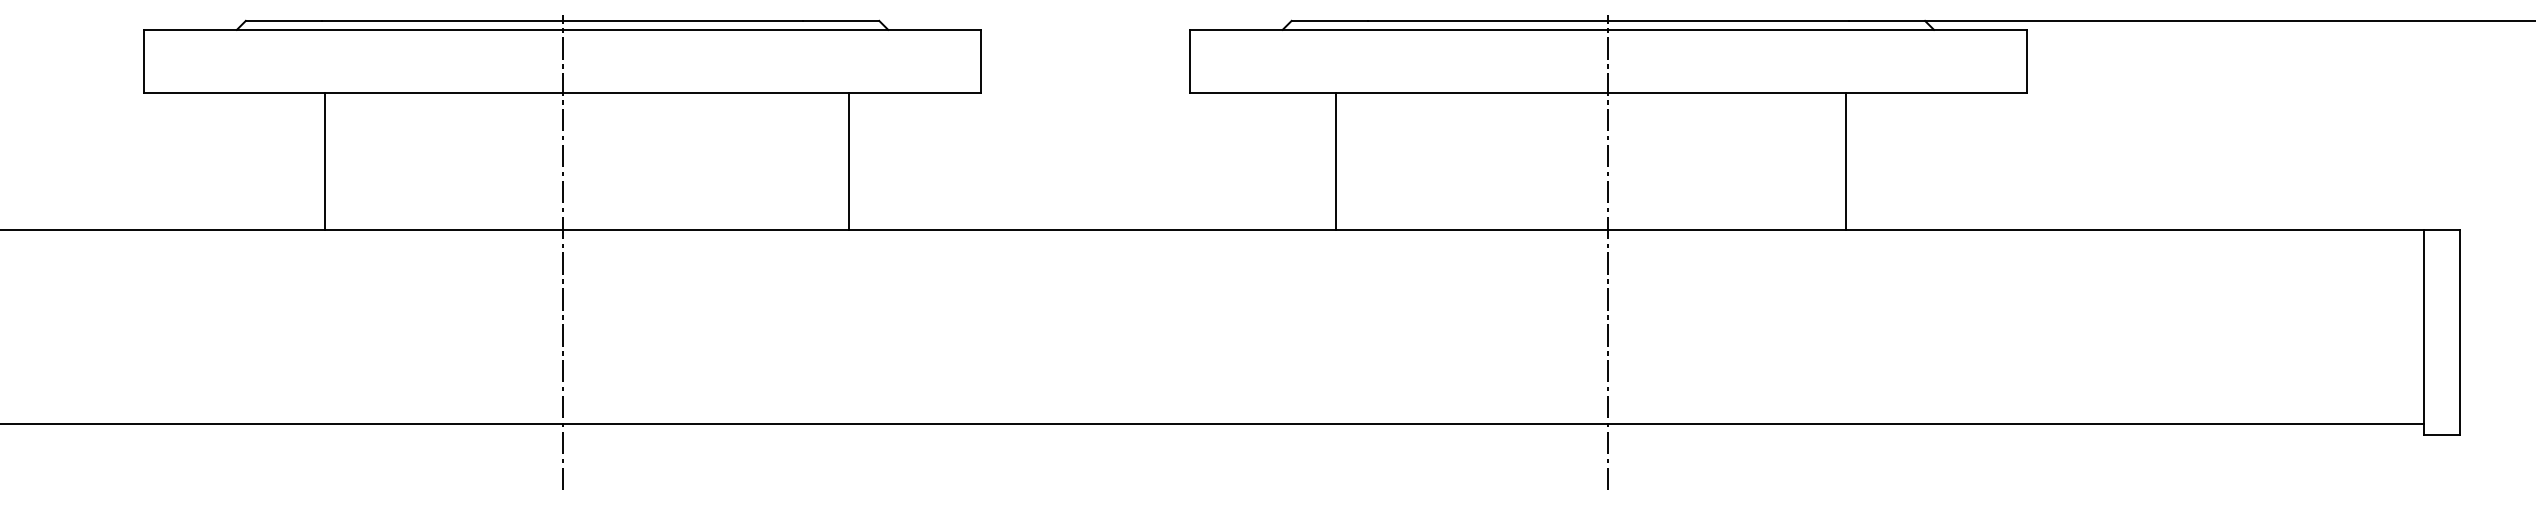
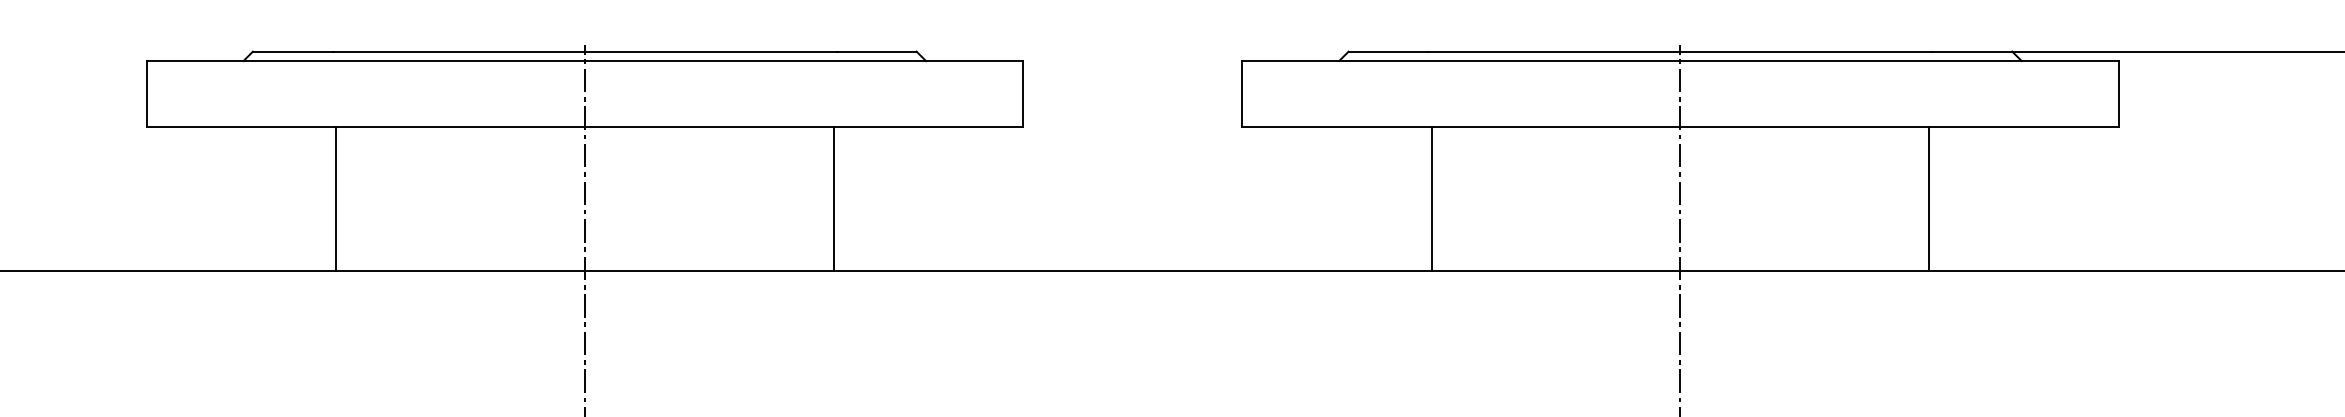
line: (849, 161) -> (834, 198), moved
line: (1335, 161) -> (1431, 198), moved

